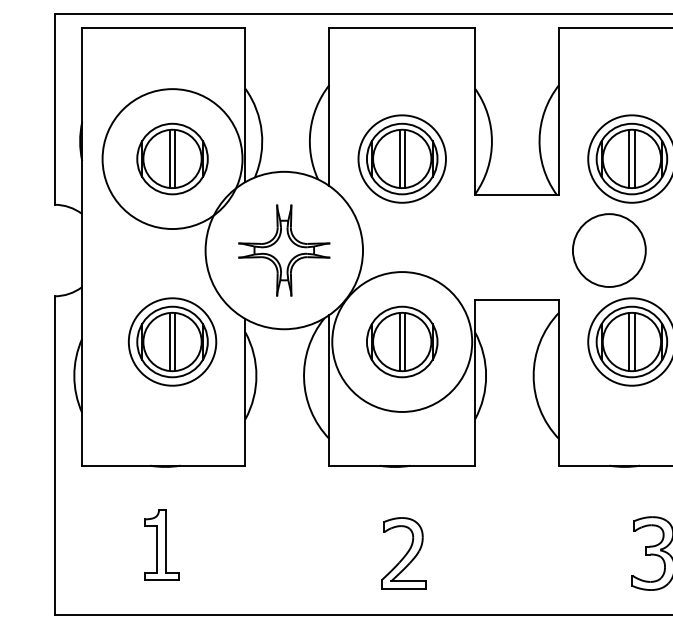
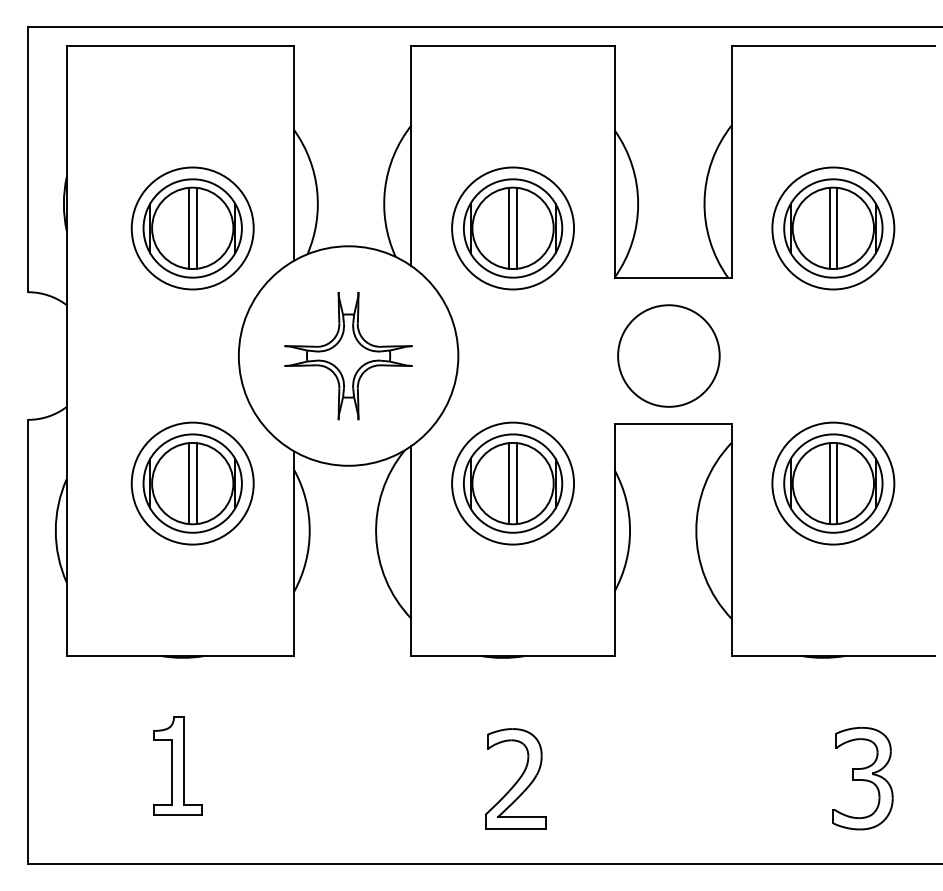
circle: (172, 159) -> (192, 228), size x0.62
circle: (609, 250) -> (668, 355), moved
circle: (402, 341) -> (513, 483), size x0.62

